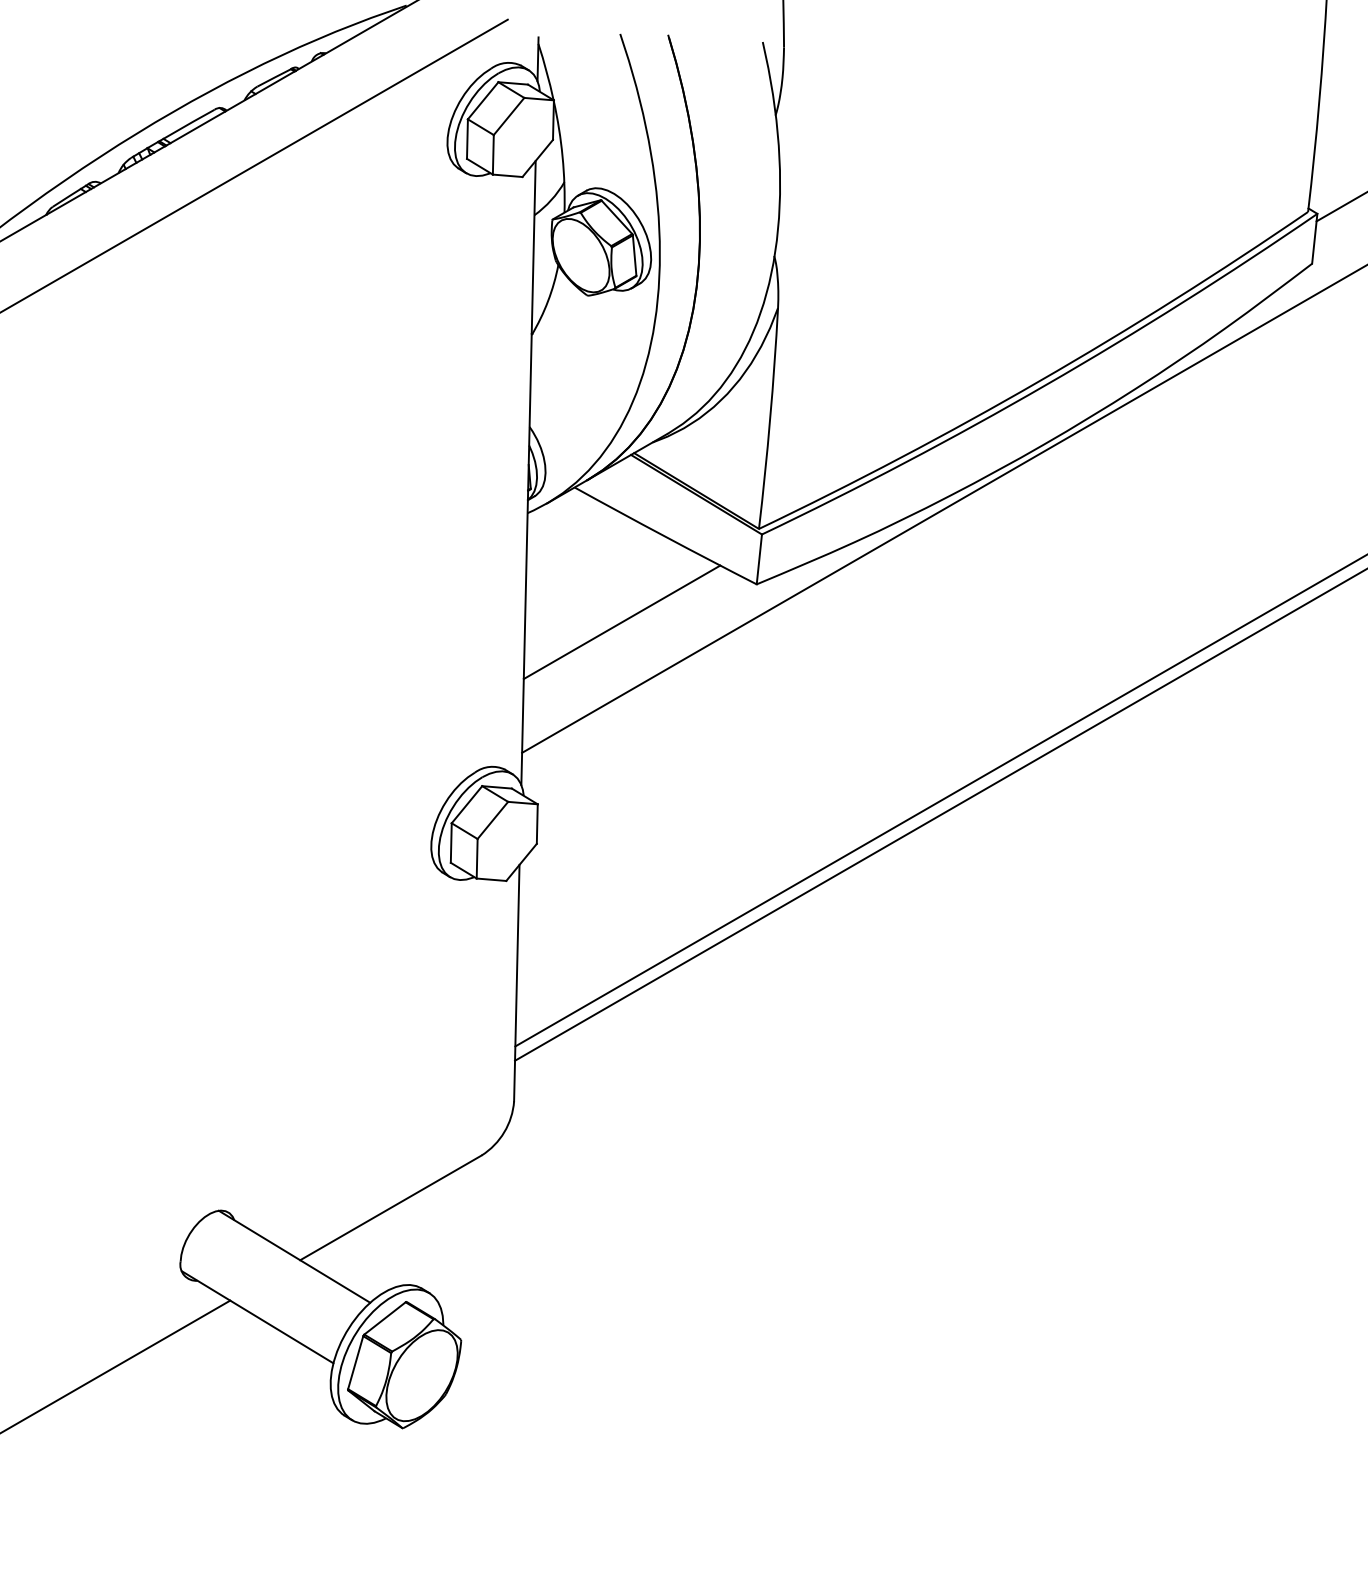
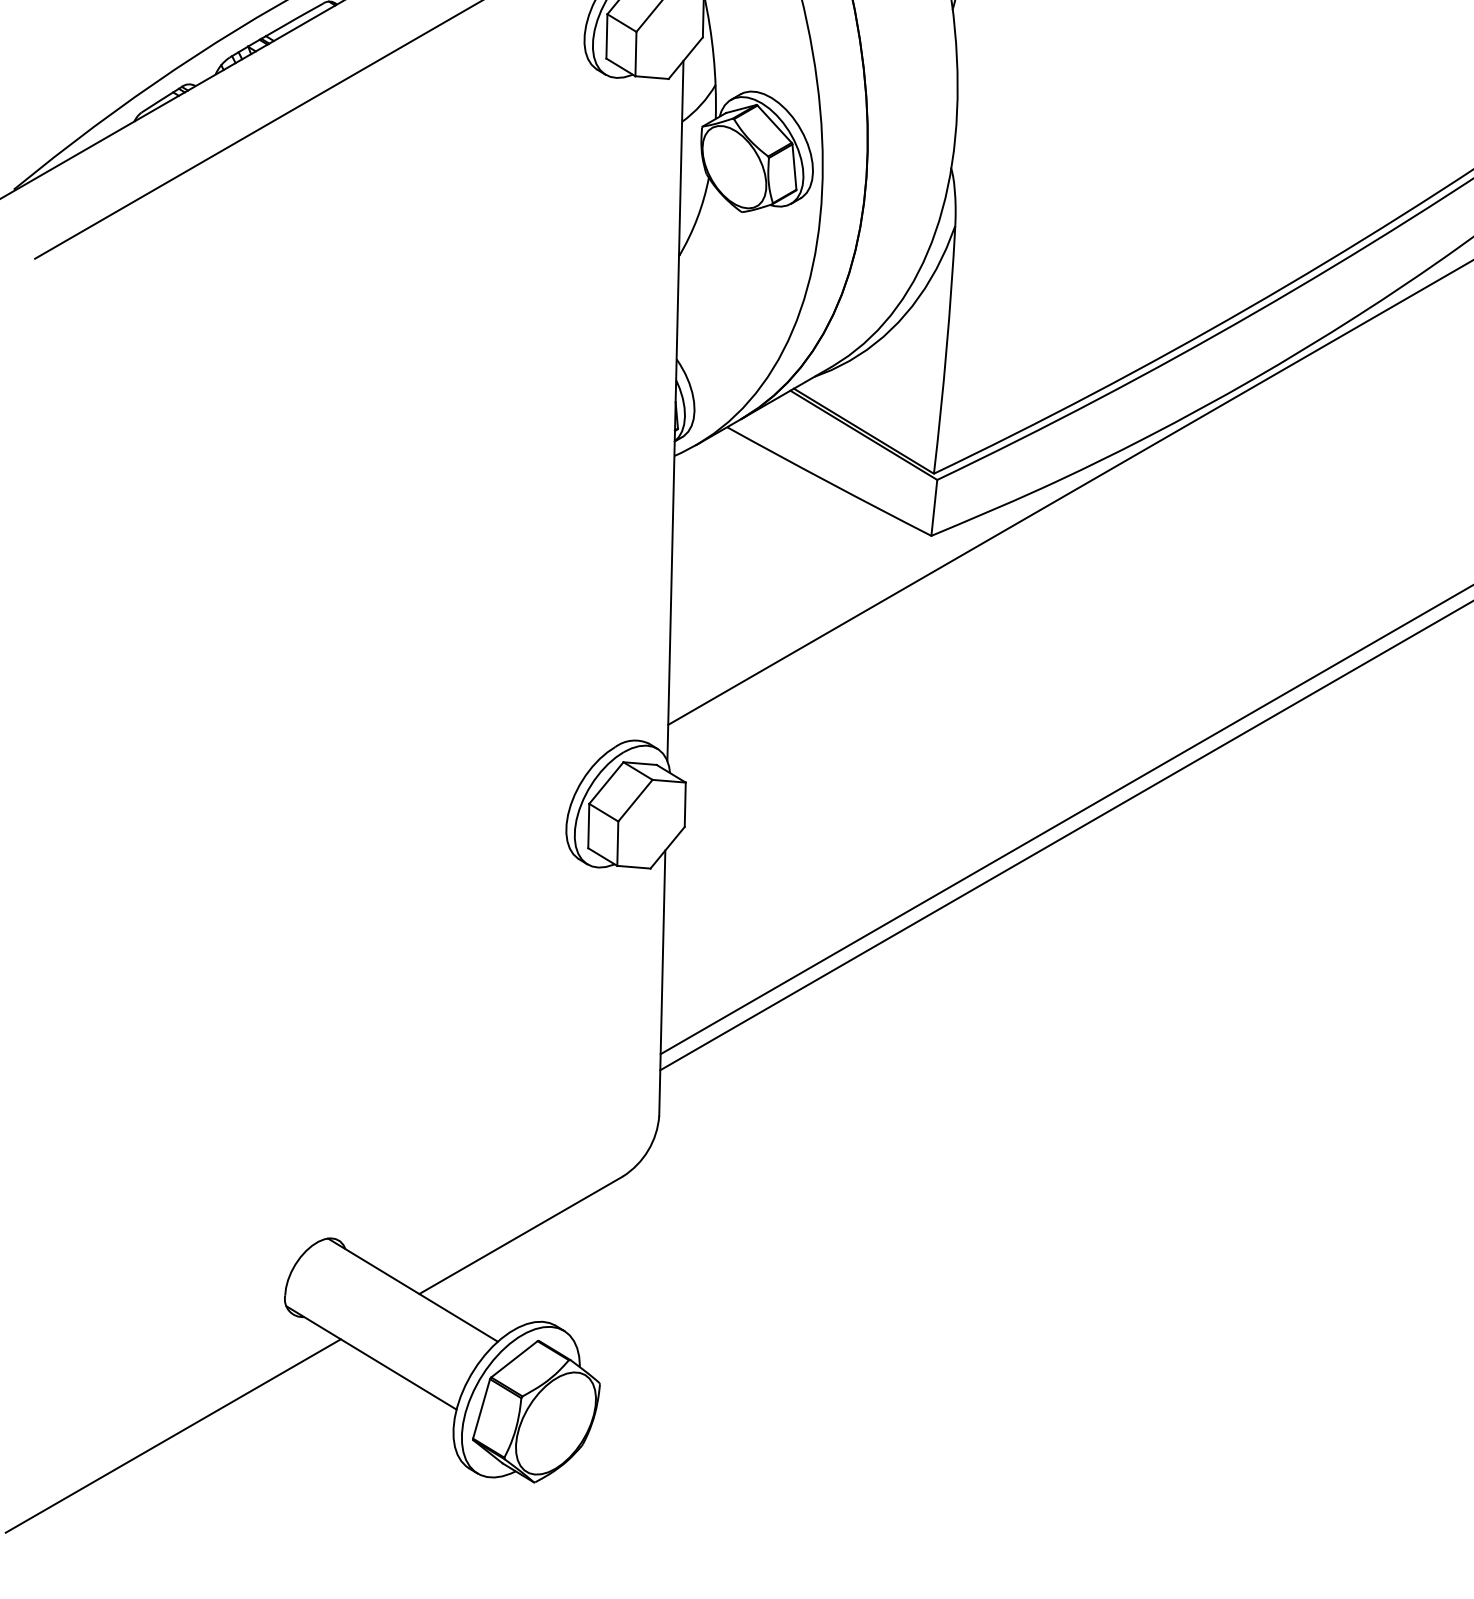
line: (621, 622) -> (779, 578), removed

